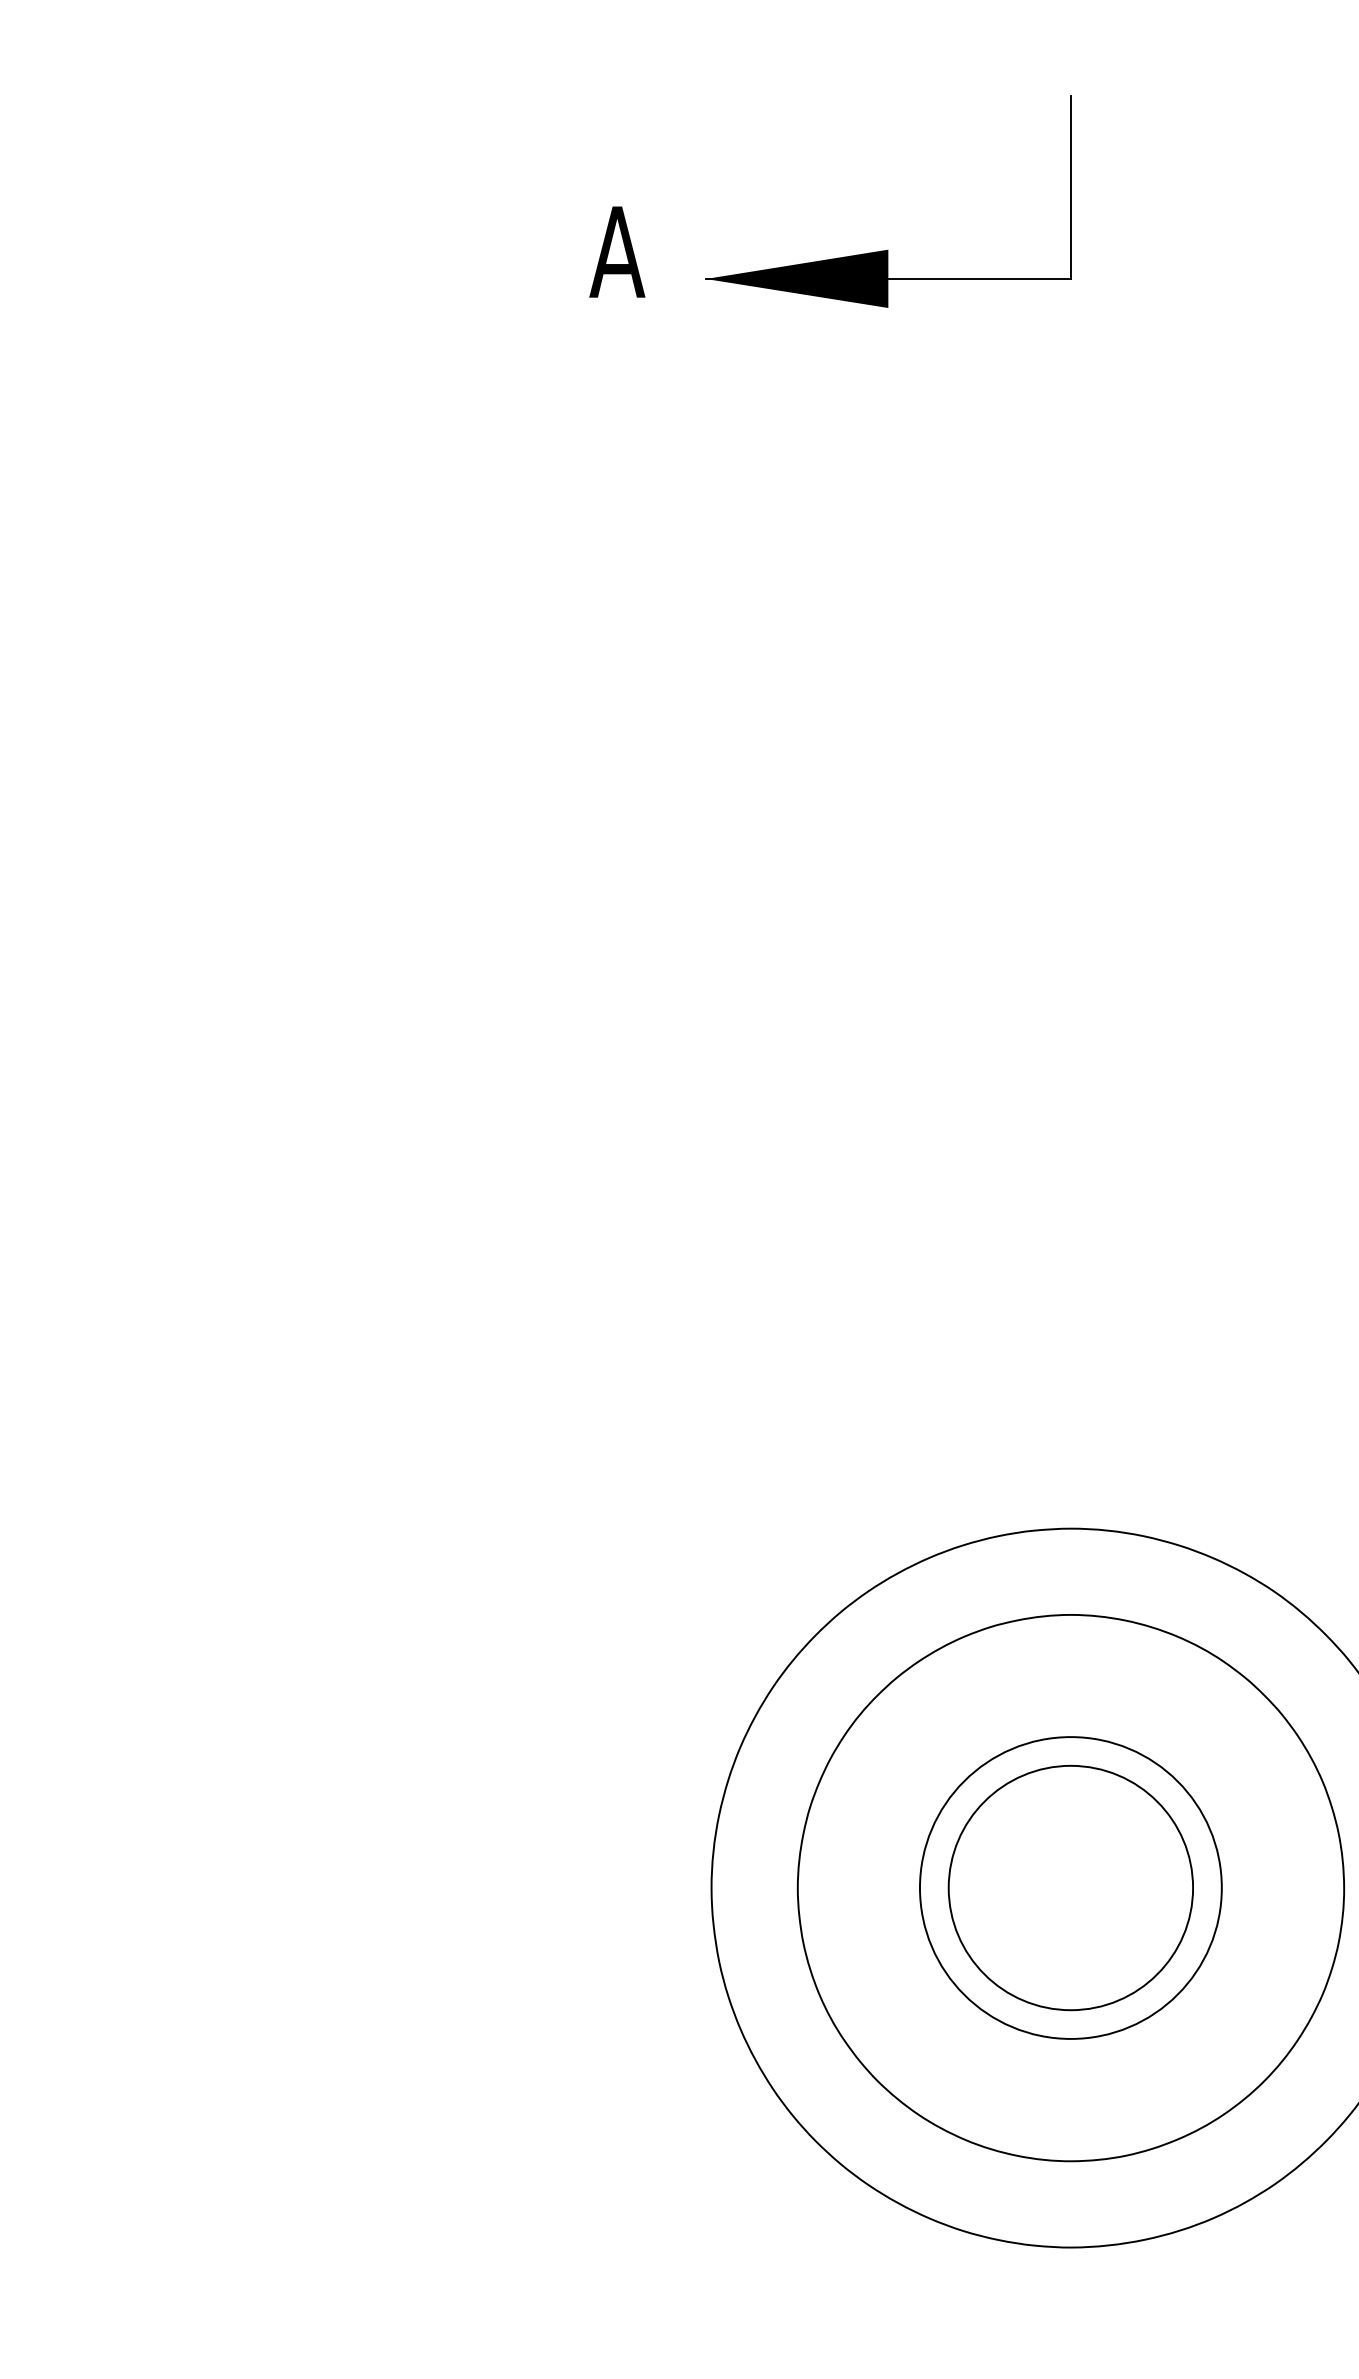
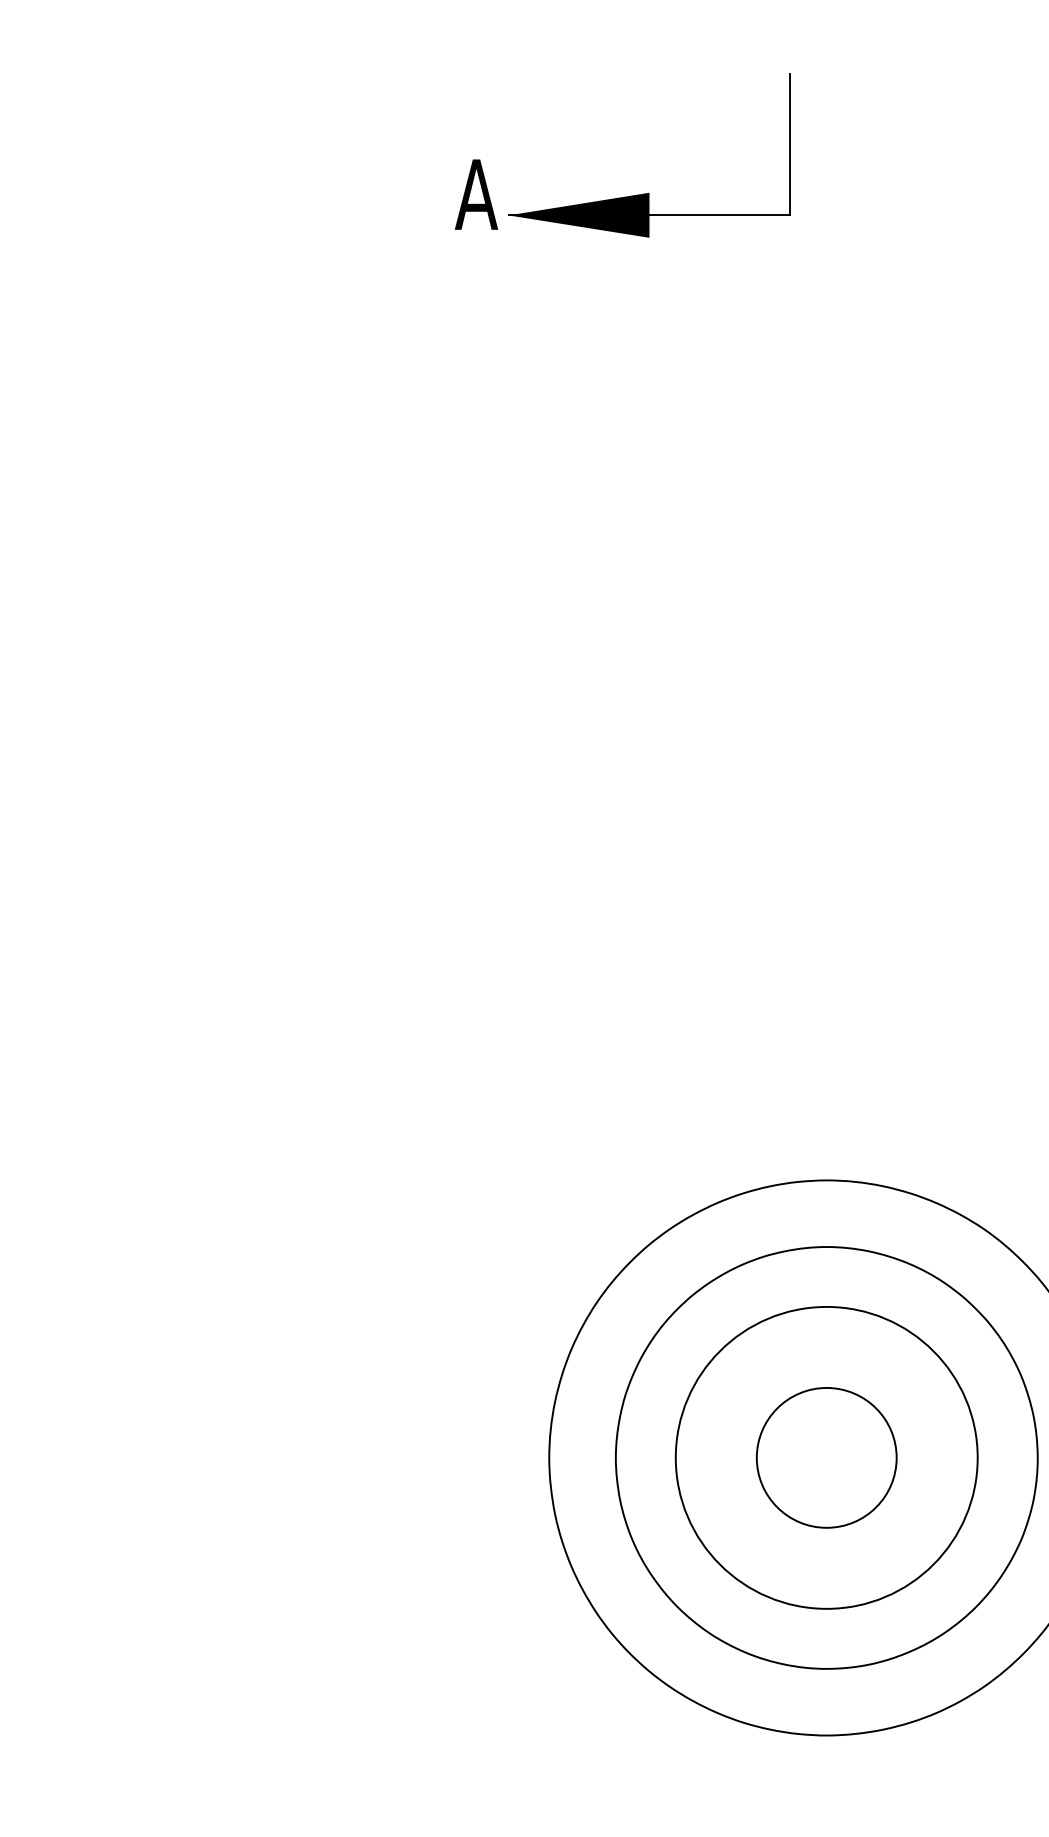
part: (887, 249) -> (648, 192), moved
circle: (1070, 1887) -> (826, 1457), size x0.6
circle: (1070, 1887) -> (826, 1457), size x1.6

